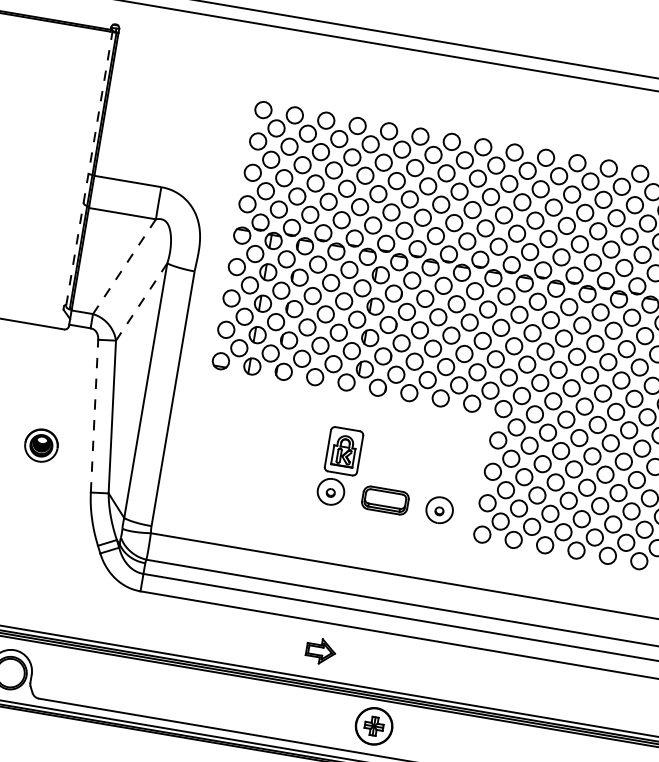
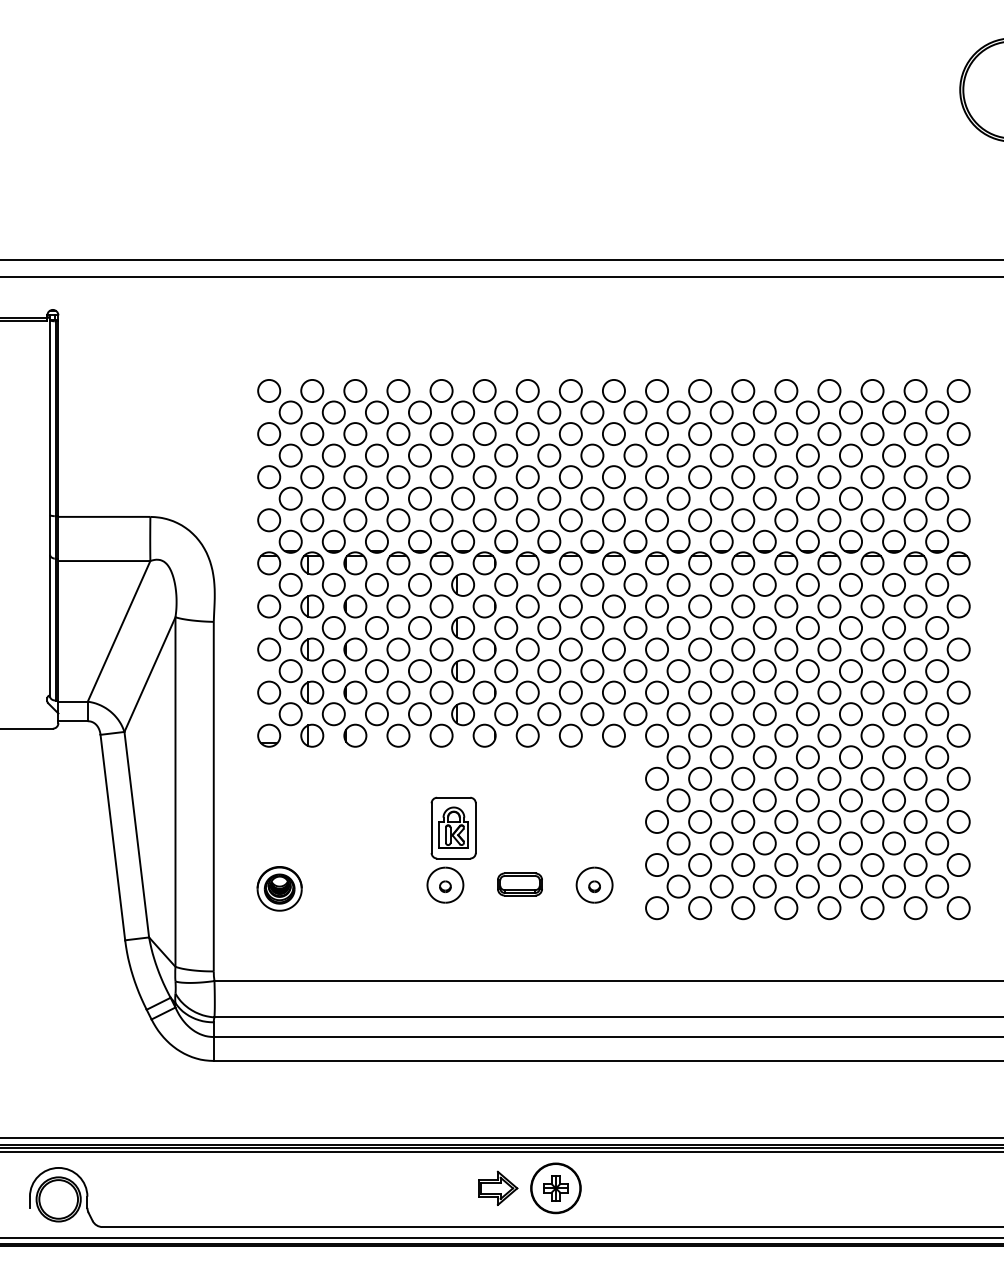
line: (89, 167) -> (50, 506), dashed -> solid
line: (124, 266) -> (119, 631), dashed -> solid
line: (141, 301) -> (149, 674), dashed -> solid
line: (94, 416) -> (112, 837), dashed -> solid
part: (41, 445) -> (279, 888), moved
part: (385, 500) -> (519, 884), size x0.71
part: (321, 650) -> (498, 1187), moved

